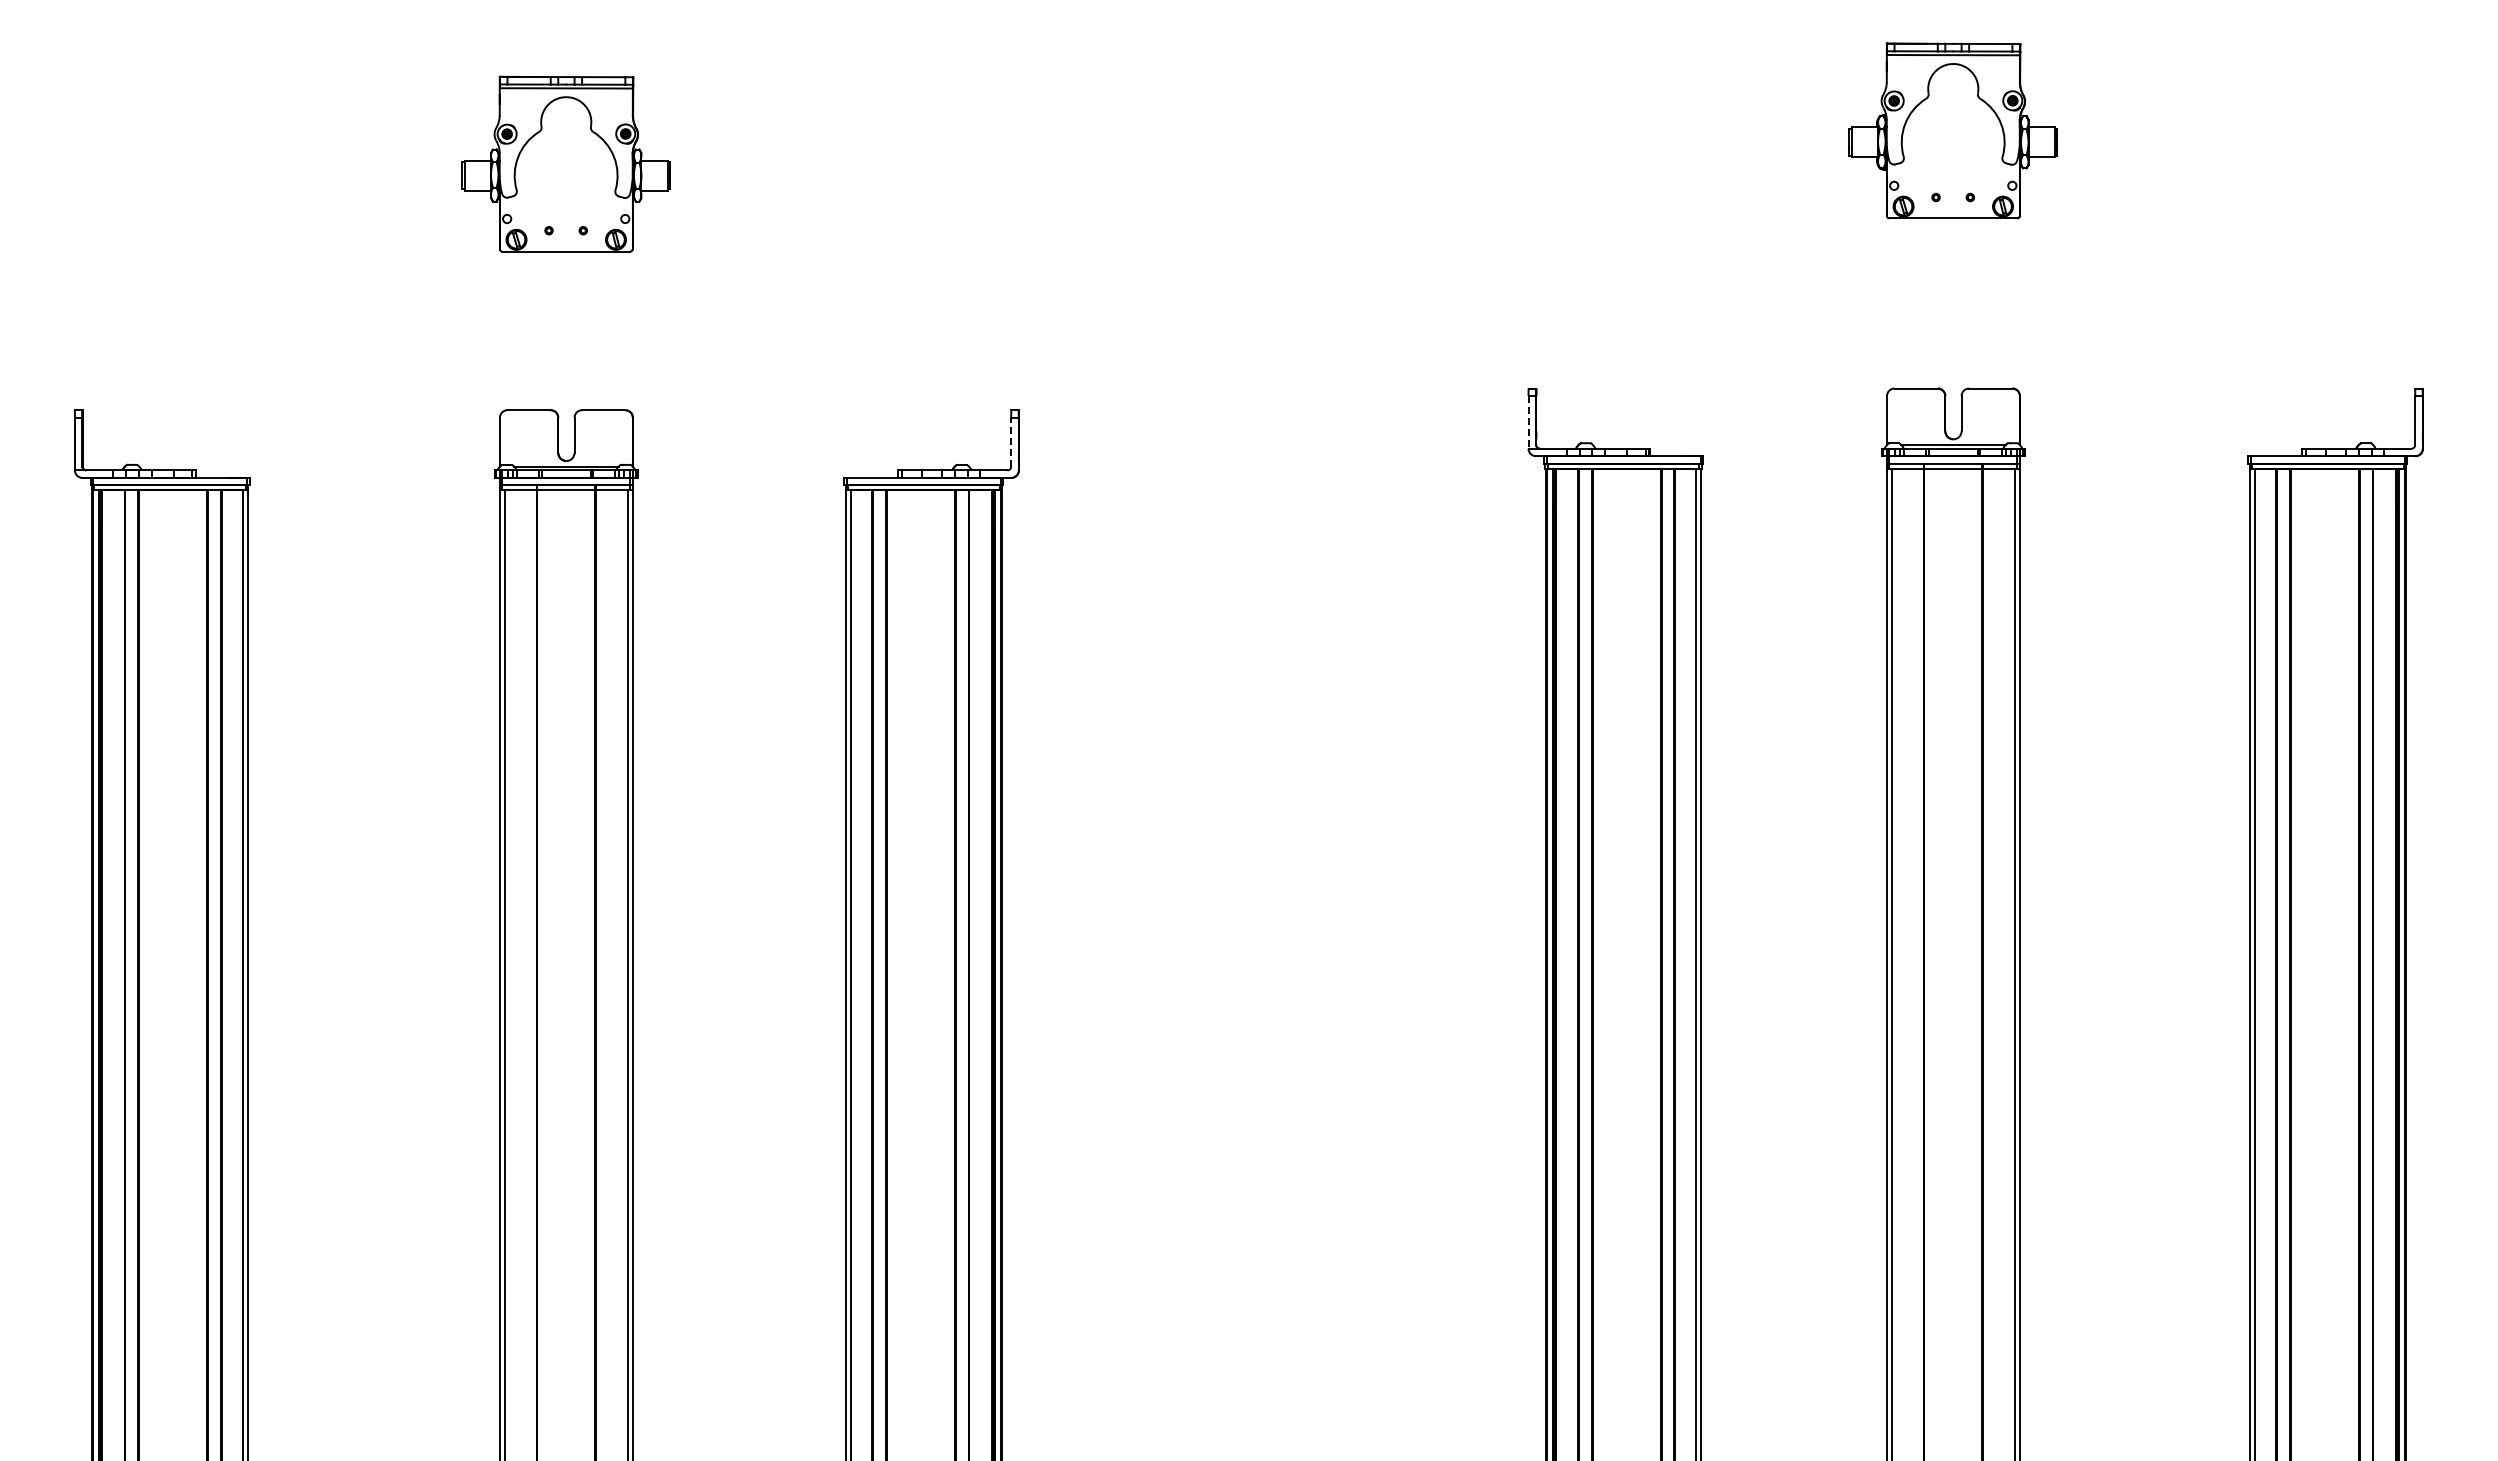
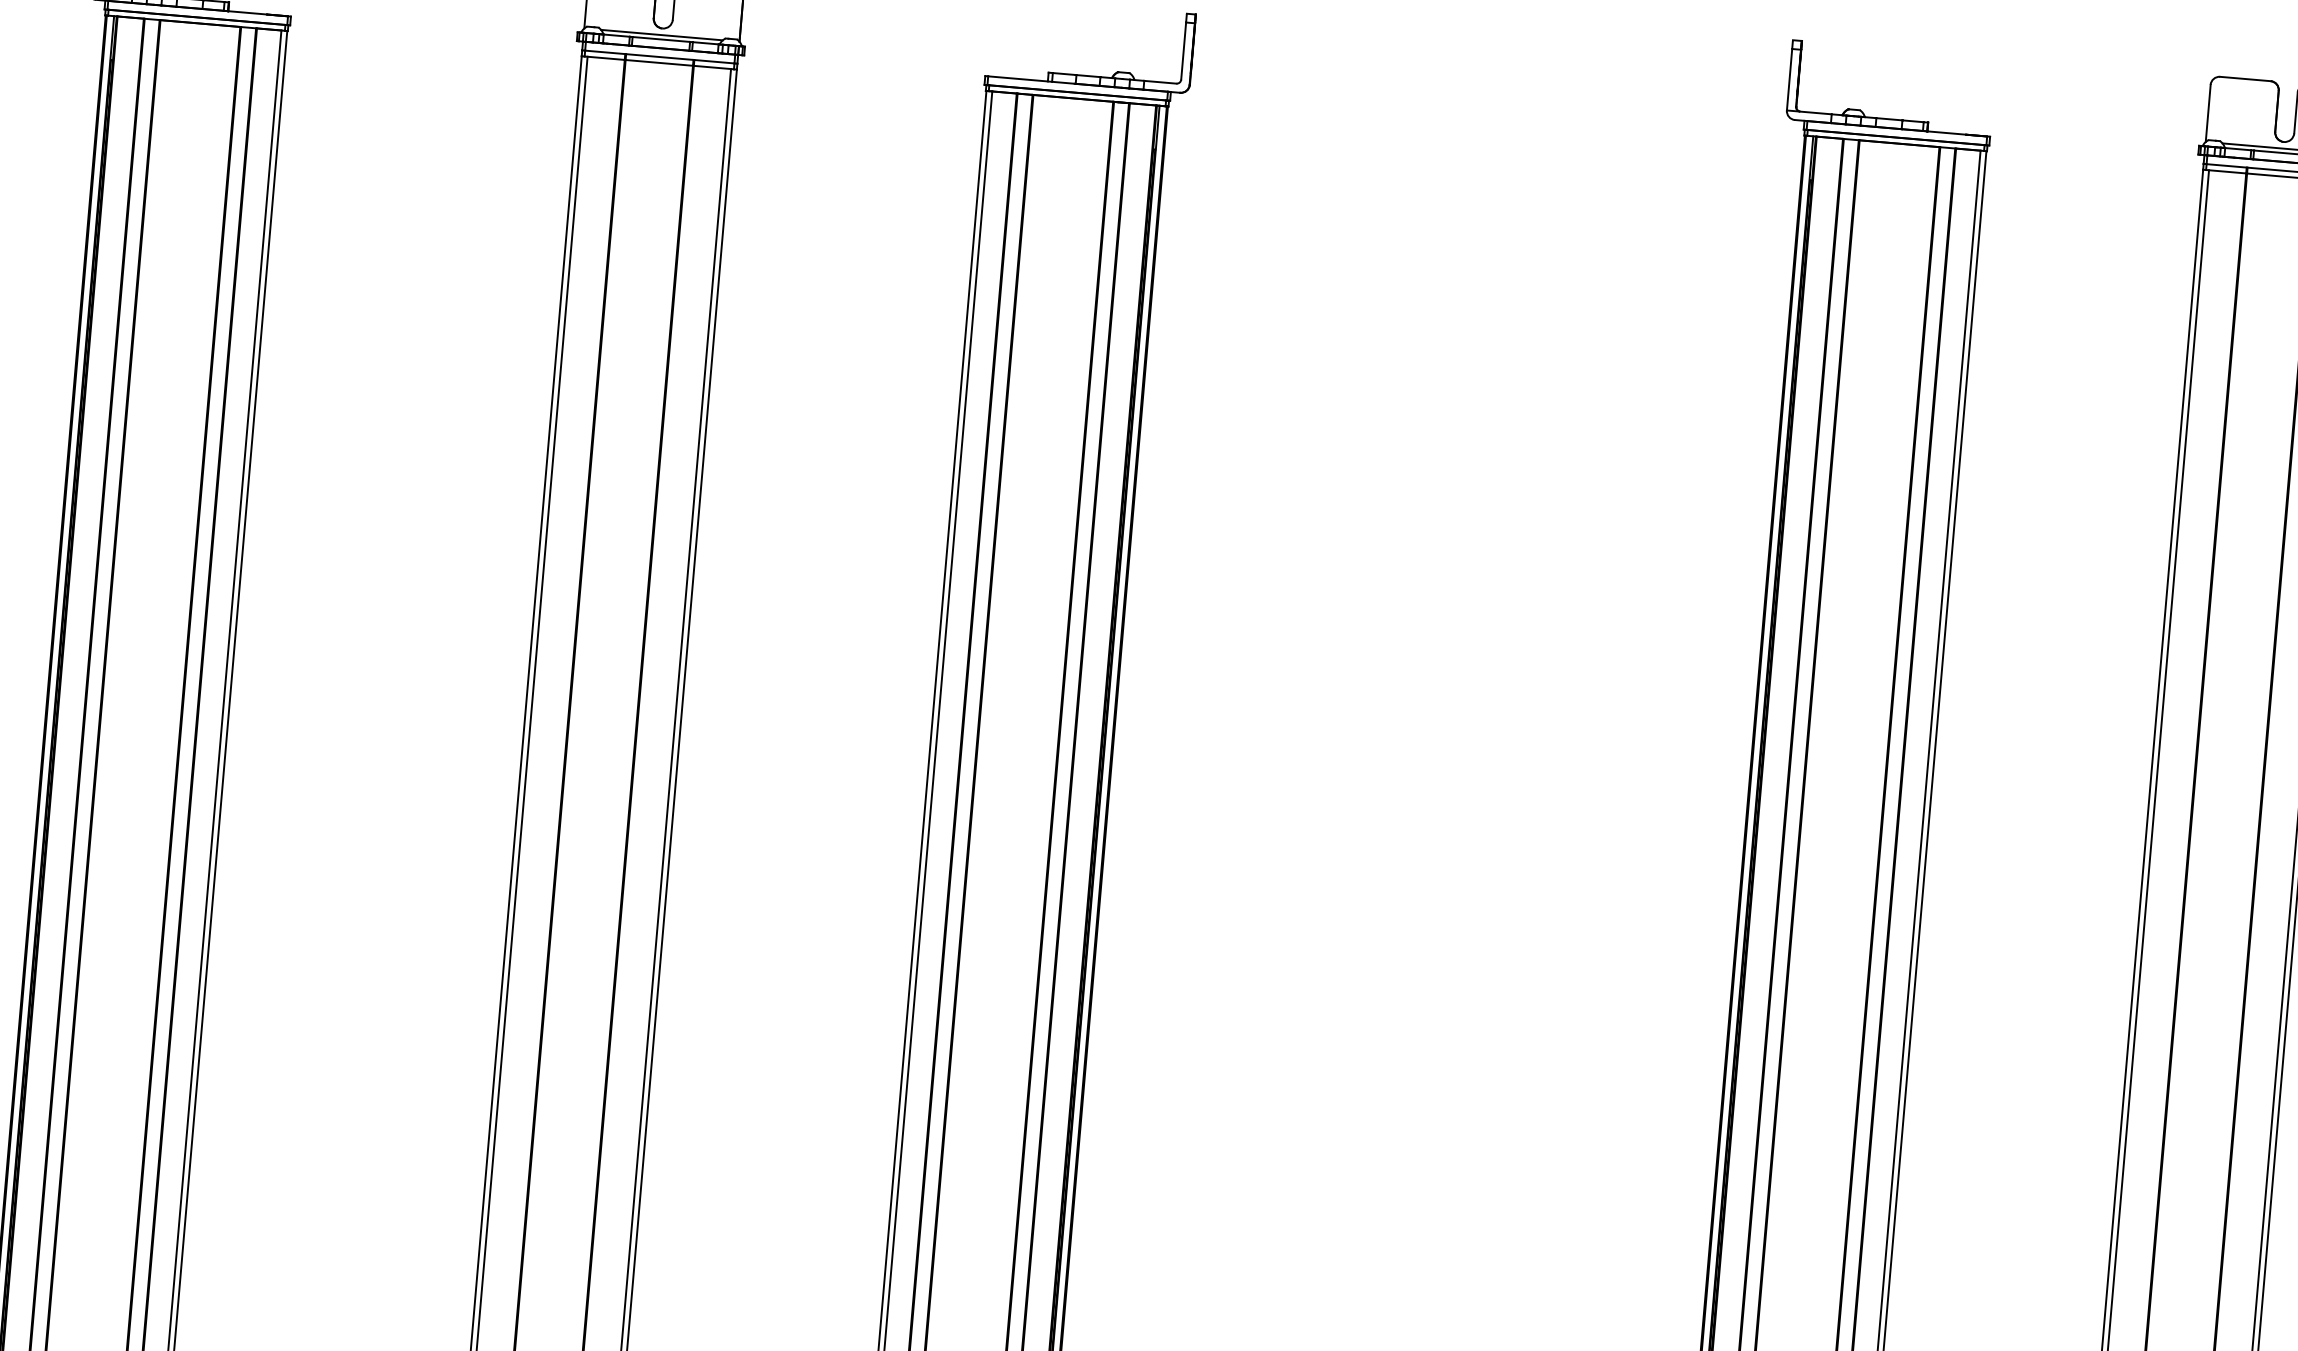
line: (1528, 422) -> (1789, 79), dashed -> solid
line: (1011, 441) -> (1184, 50), dashed -> solid

